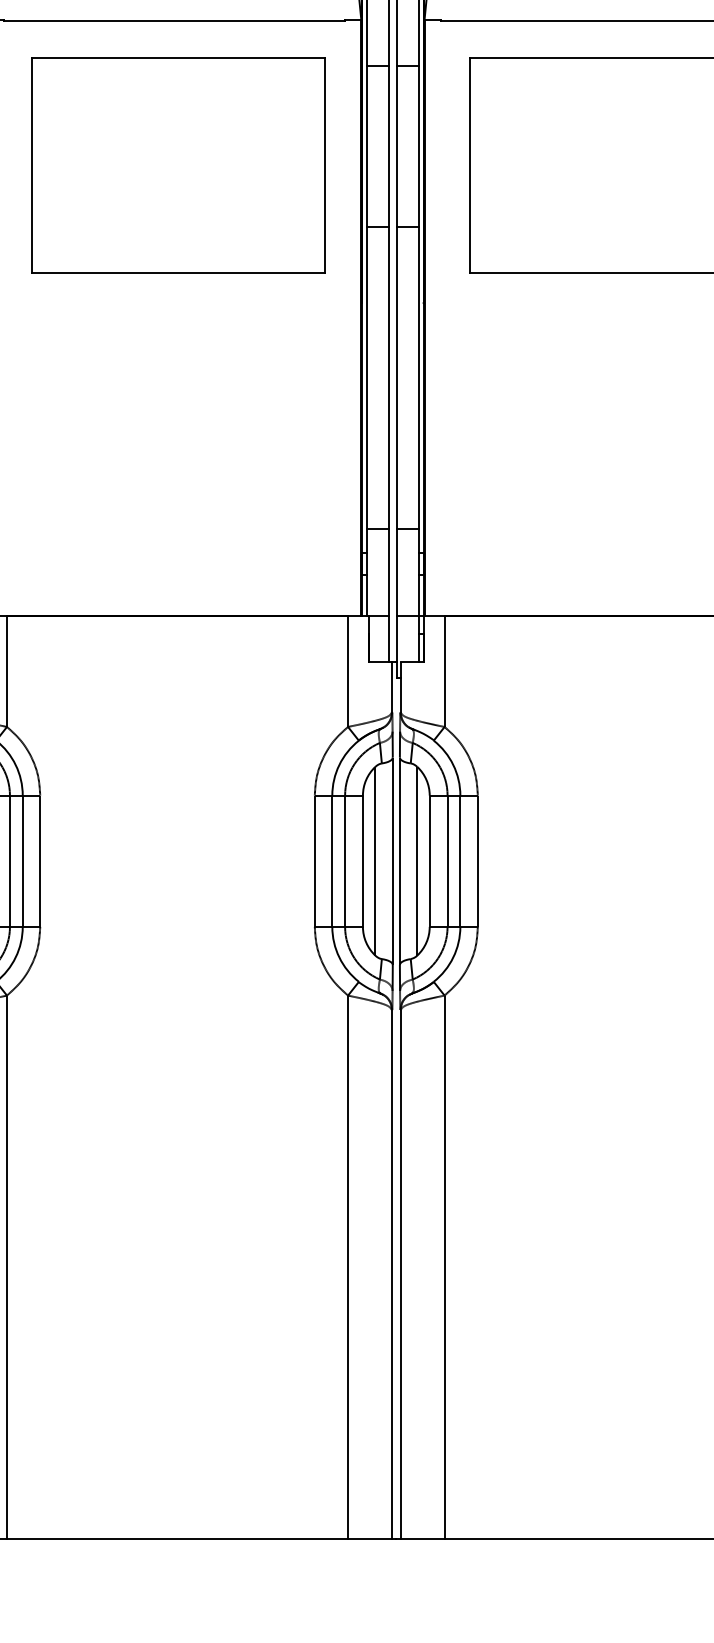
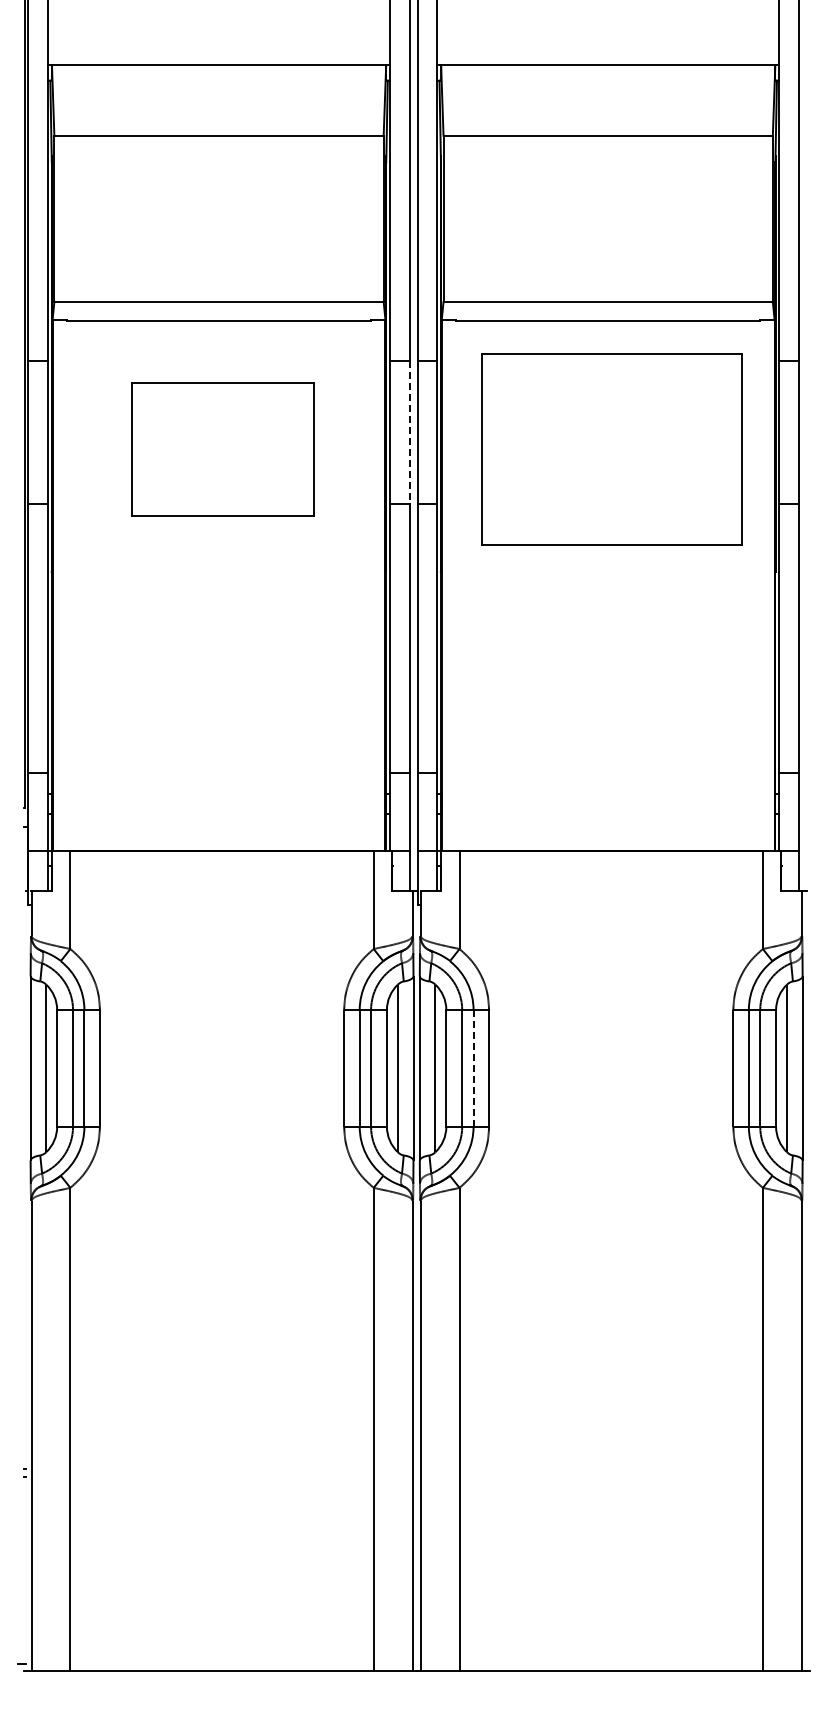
line: (388, 147) -> (409, 433), solid -> dashed
part: (178, 165) -> (222, 449), size x0.7
line: (460, 861) -> (473, 1068), solid -> dashed

